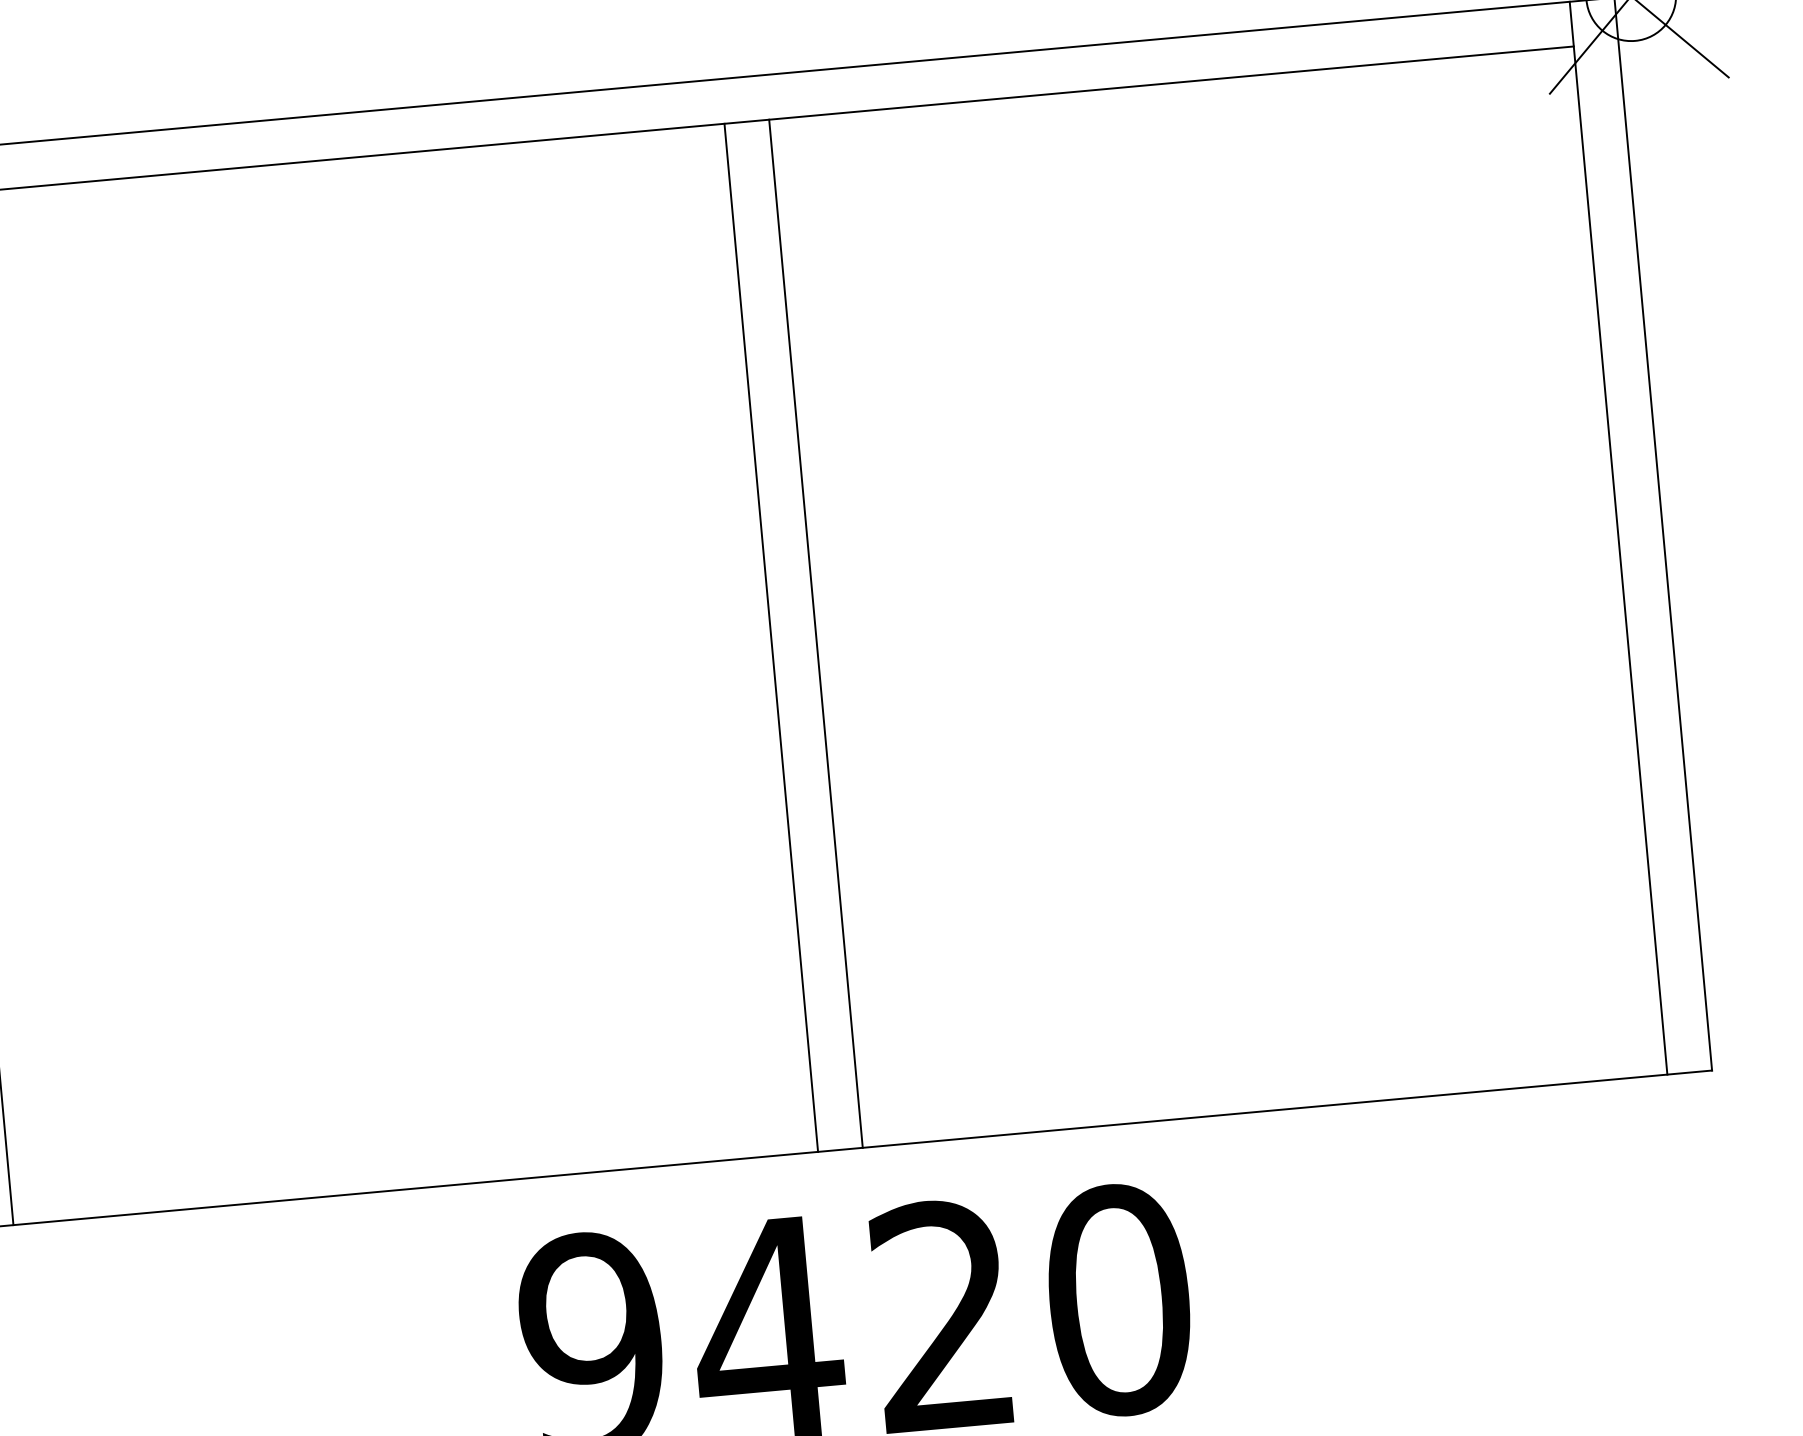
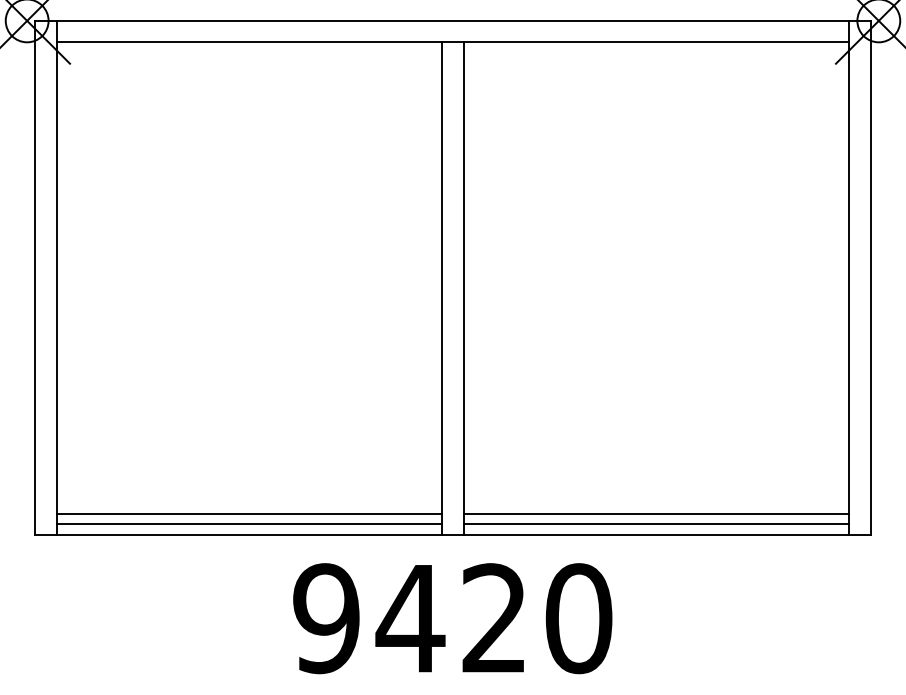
line: (1260, 1066) -> (656, 513), added
line: (1262, 1089) -> (656, 524), added
line: (411, 1143) -> (249, 513), added
line: (413, 1166) -> (249, 524), added

